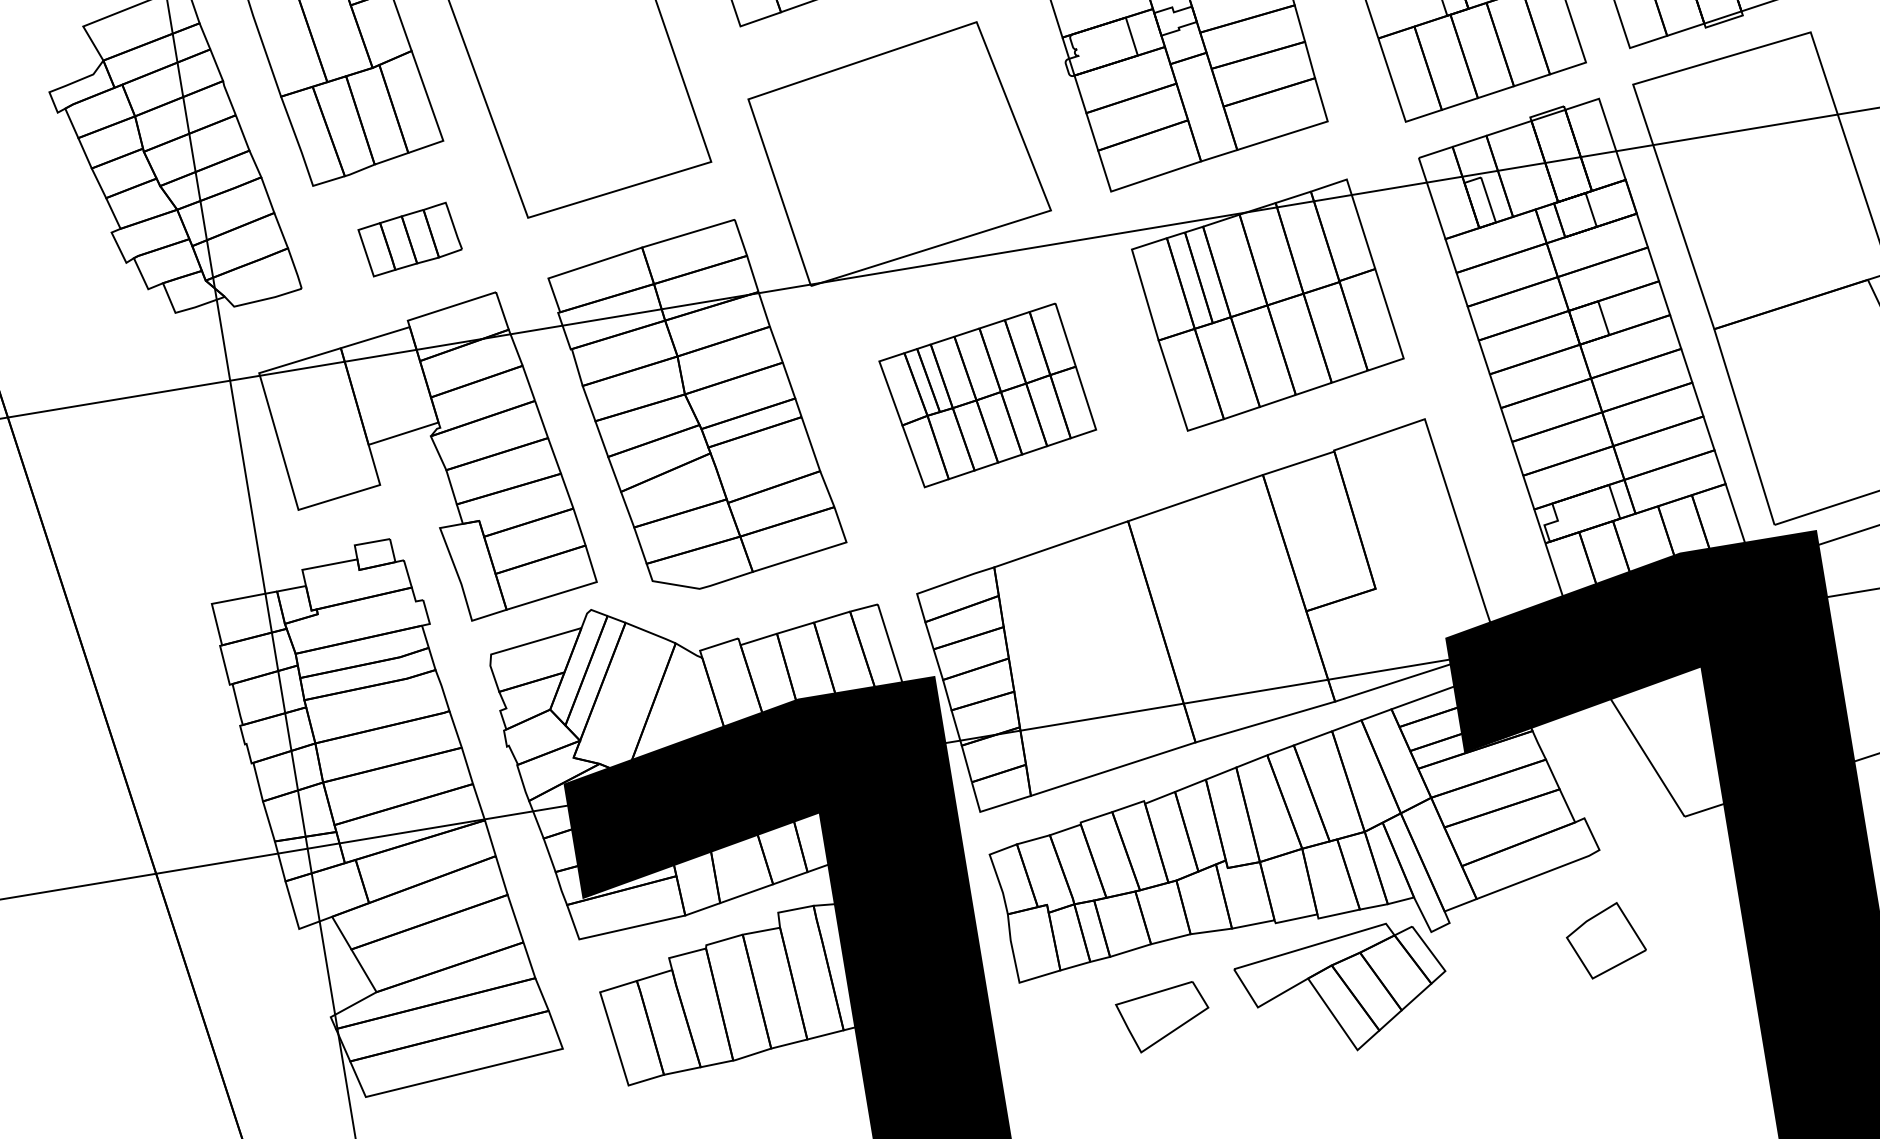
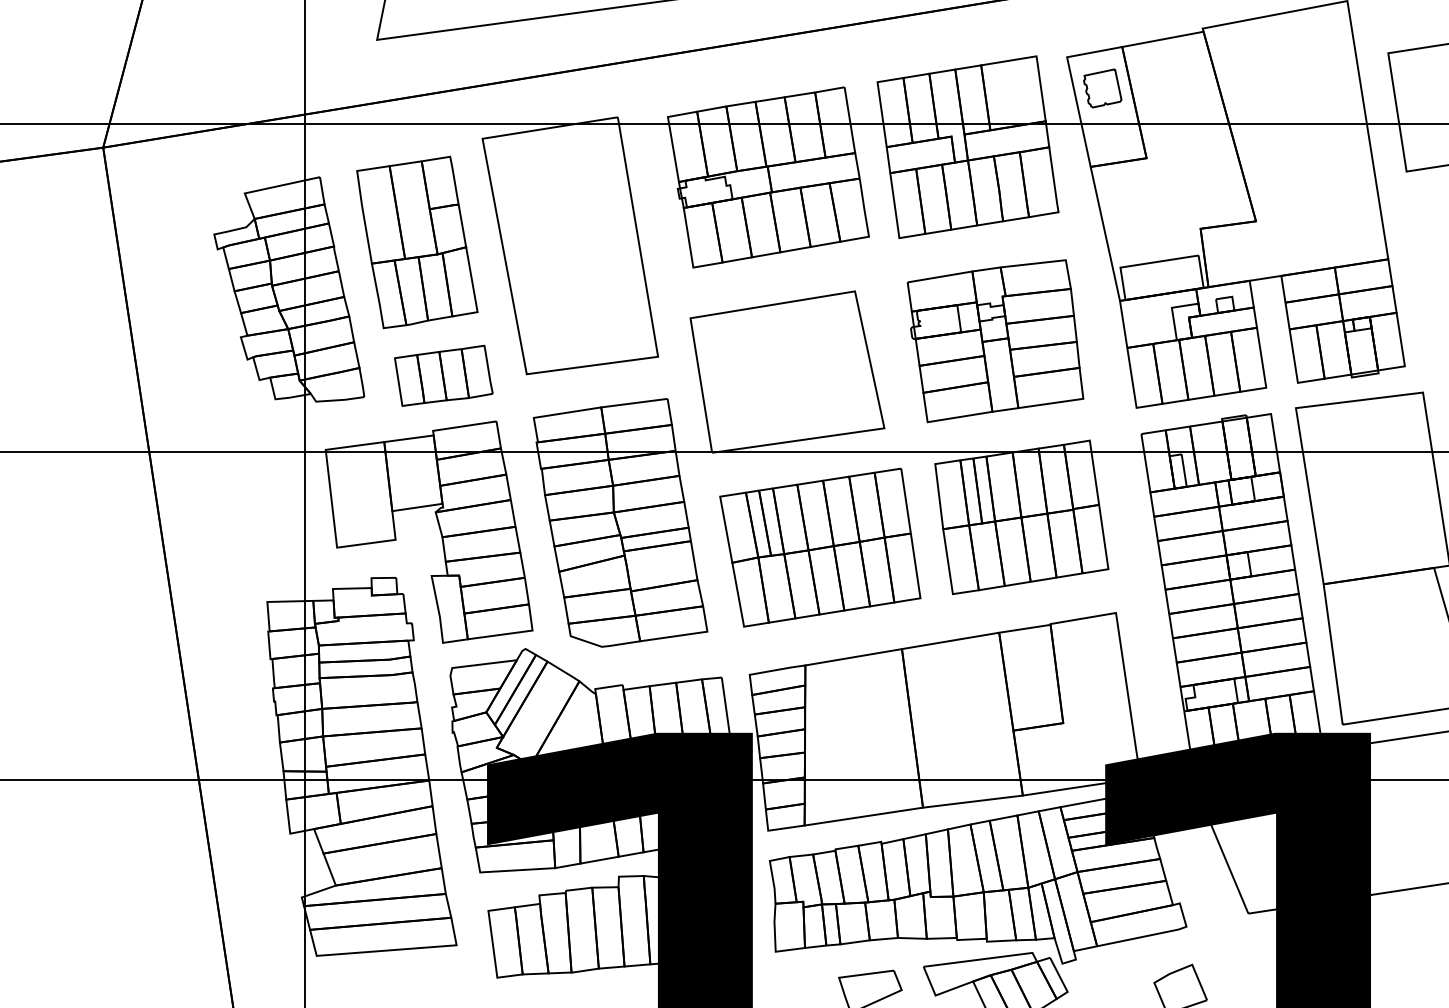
part: (409, 239) -> (443, 375), size x1.43
part: (987, 395) -> (820, 547), size x1.43

